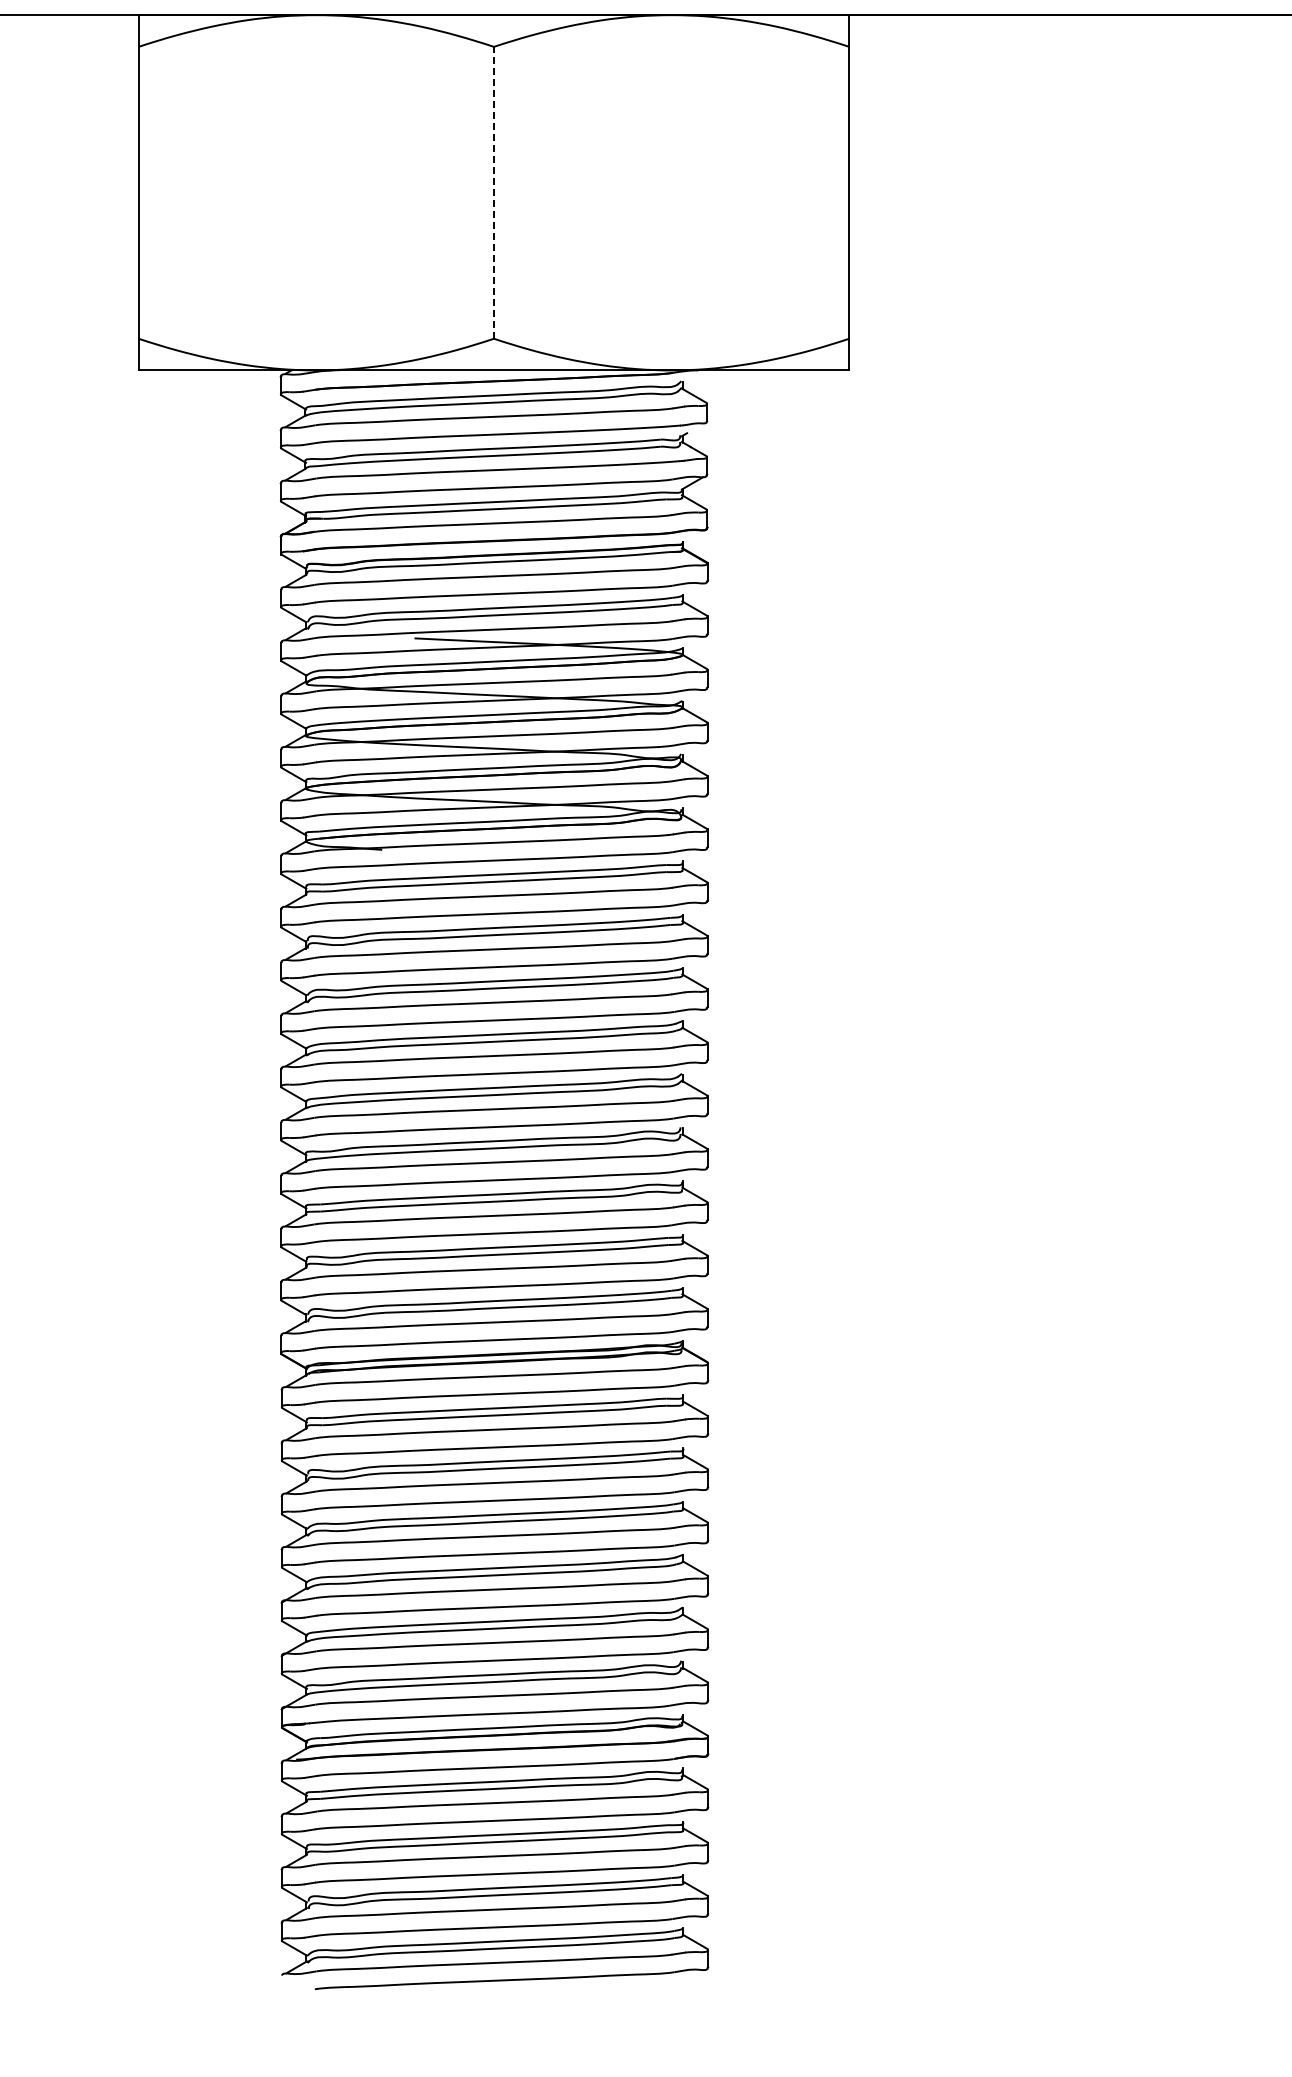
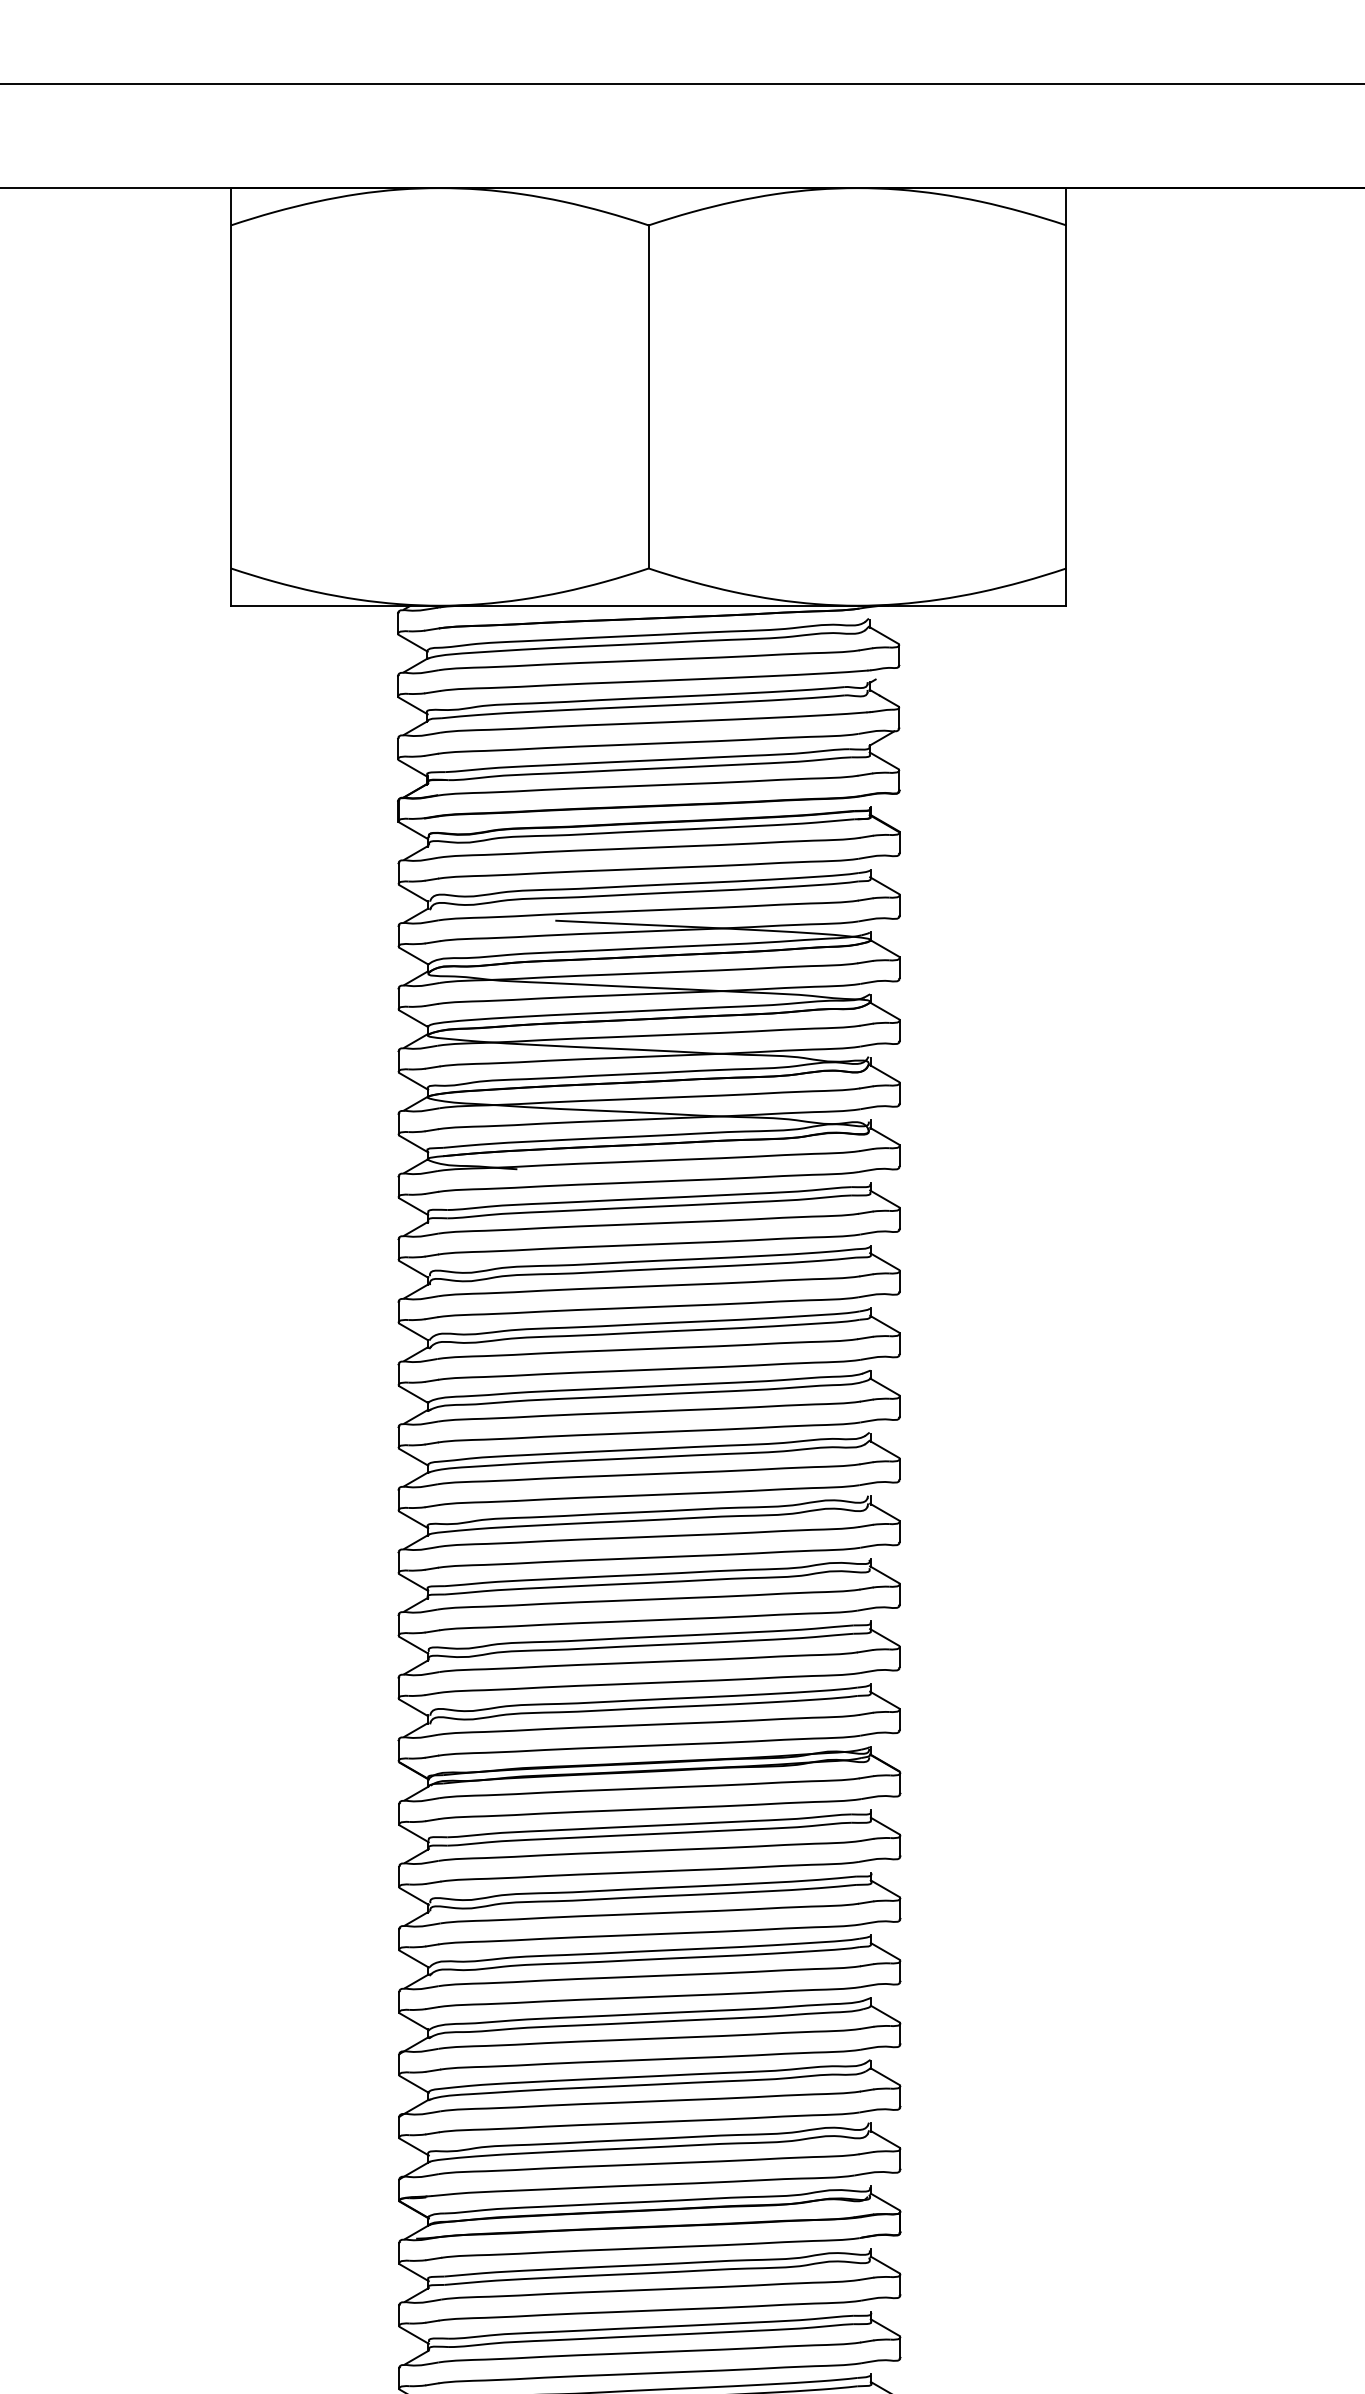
line: (493, 192) -> (648, 396), dashed -> solid

